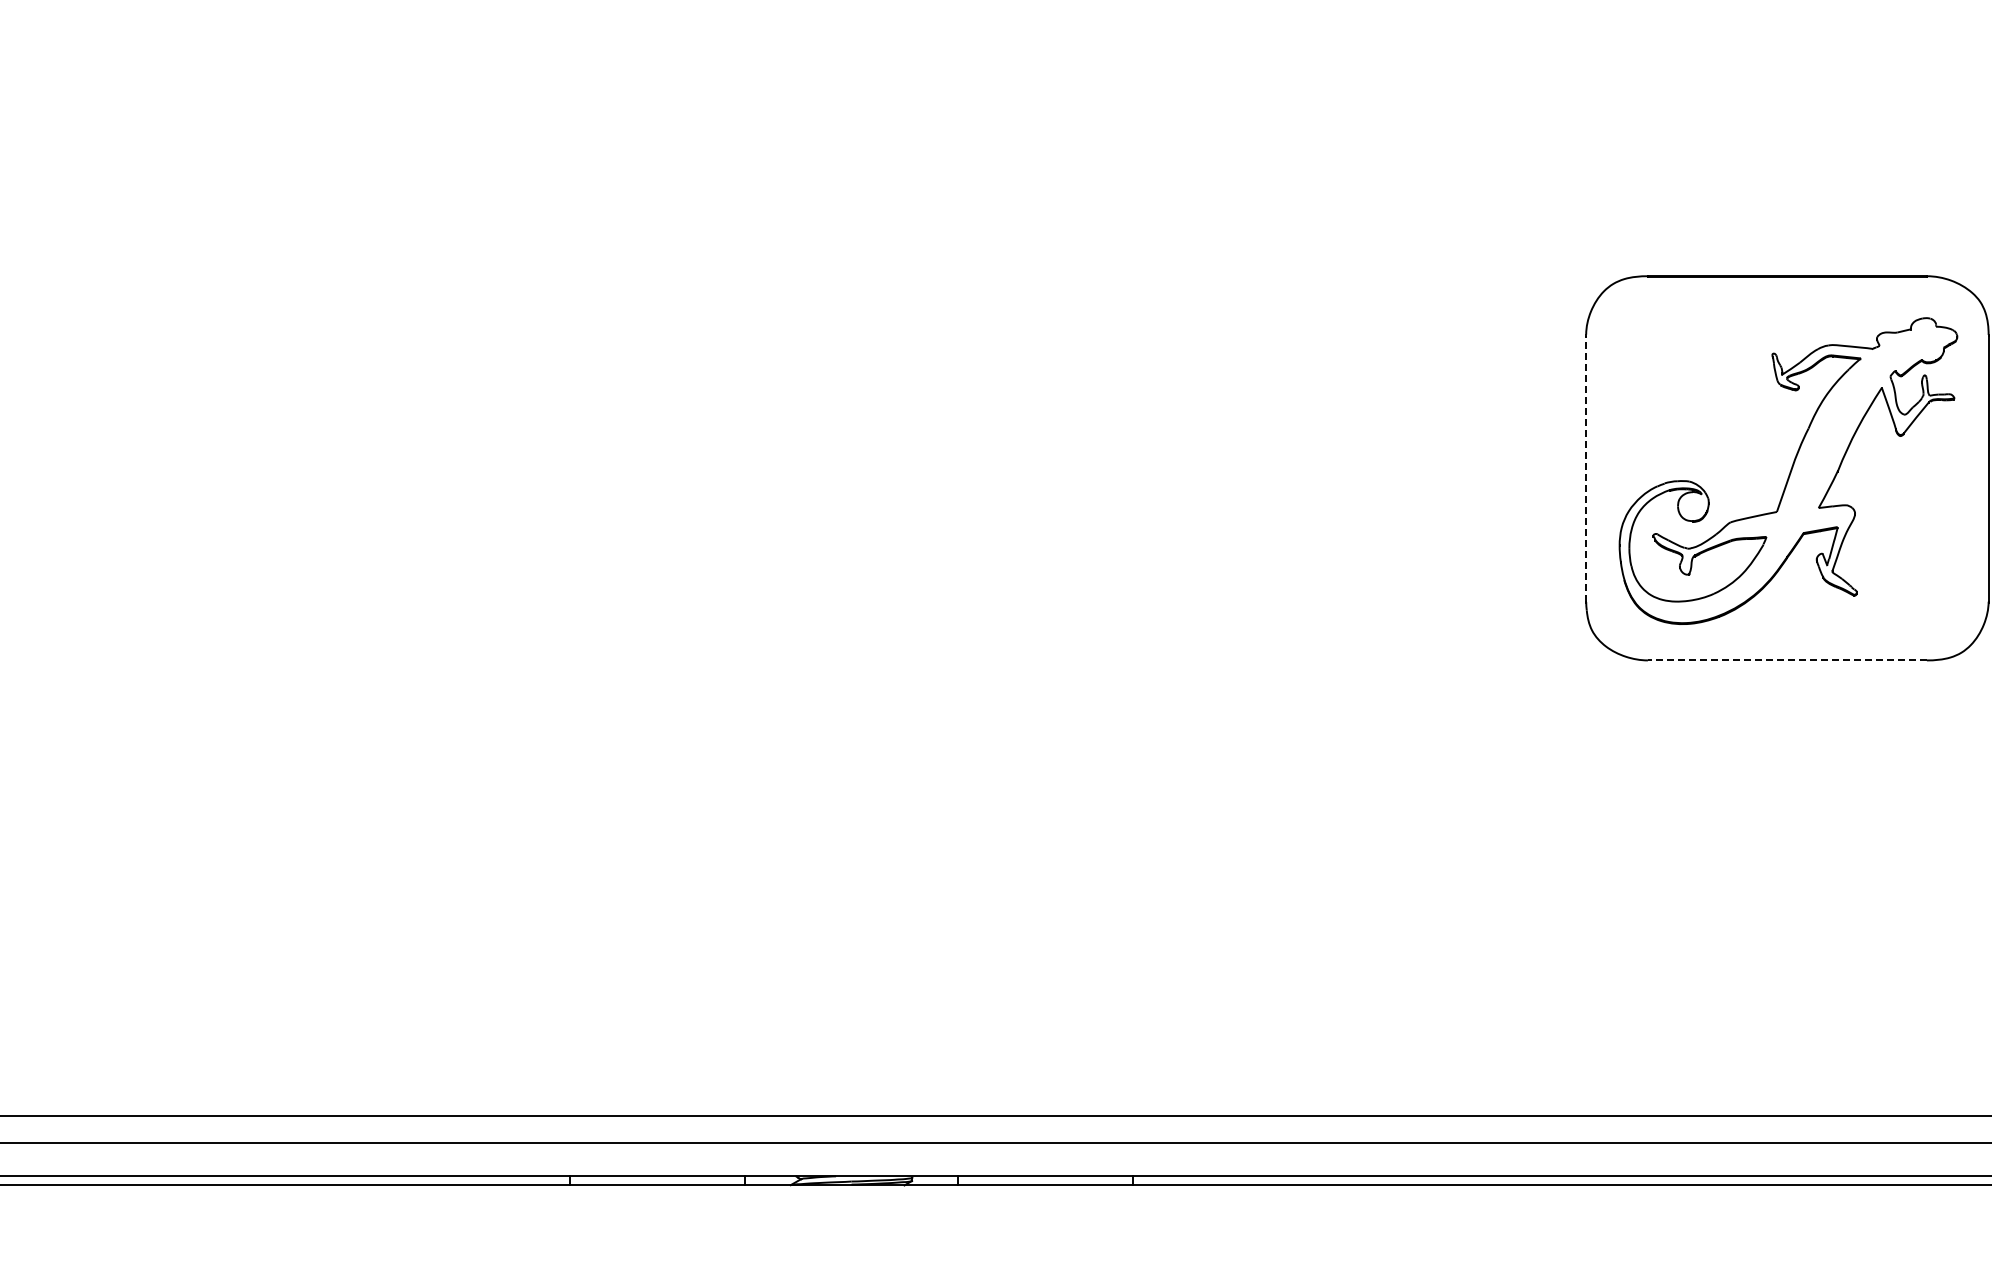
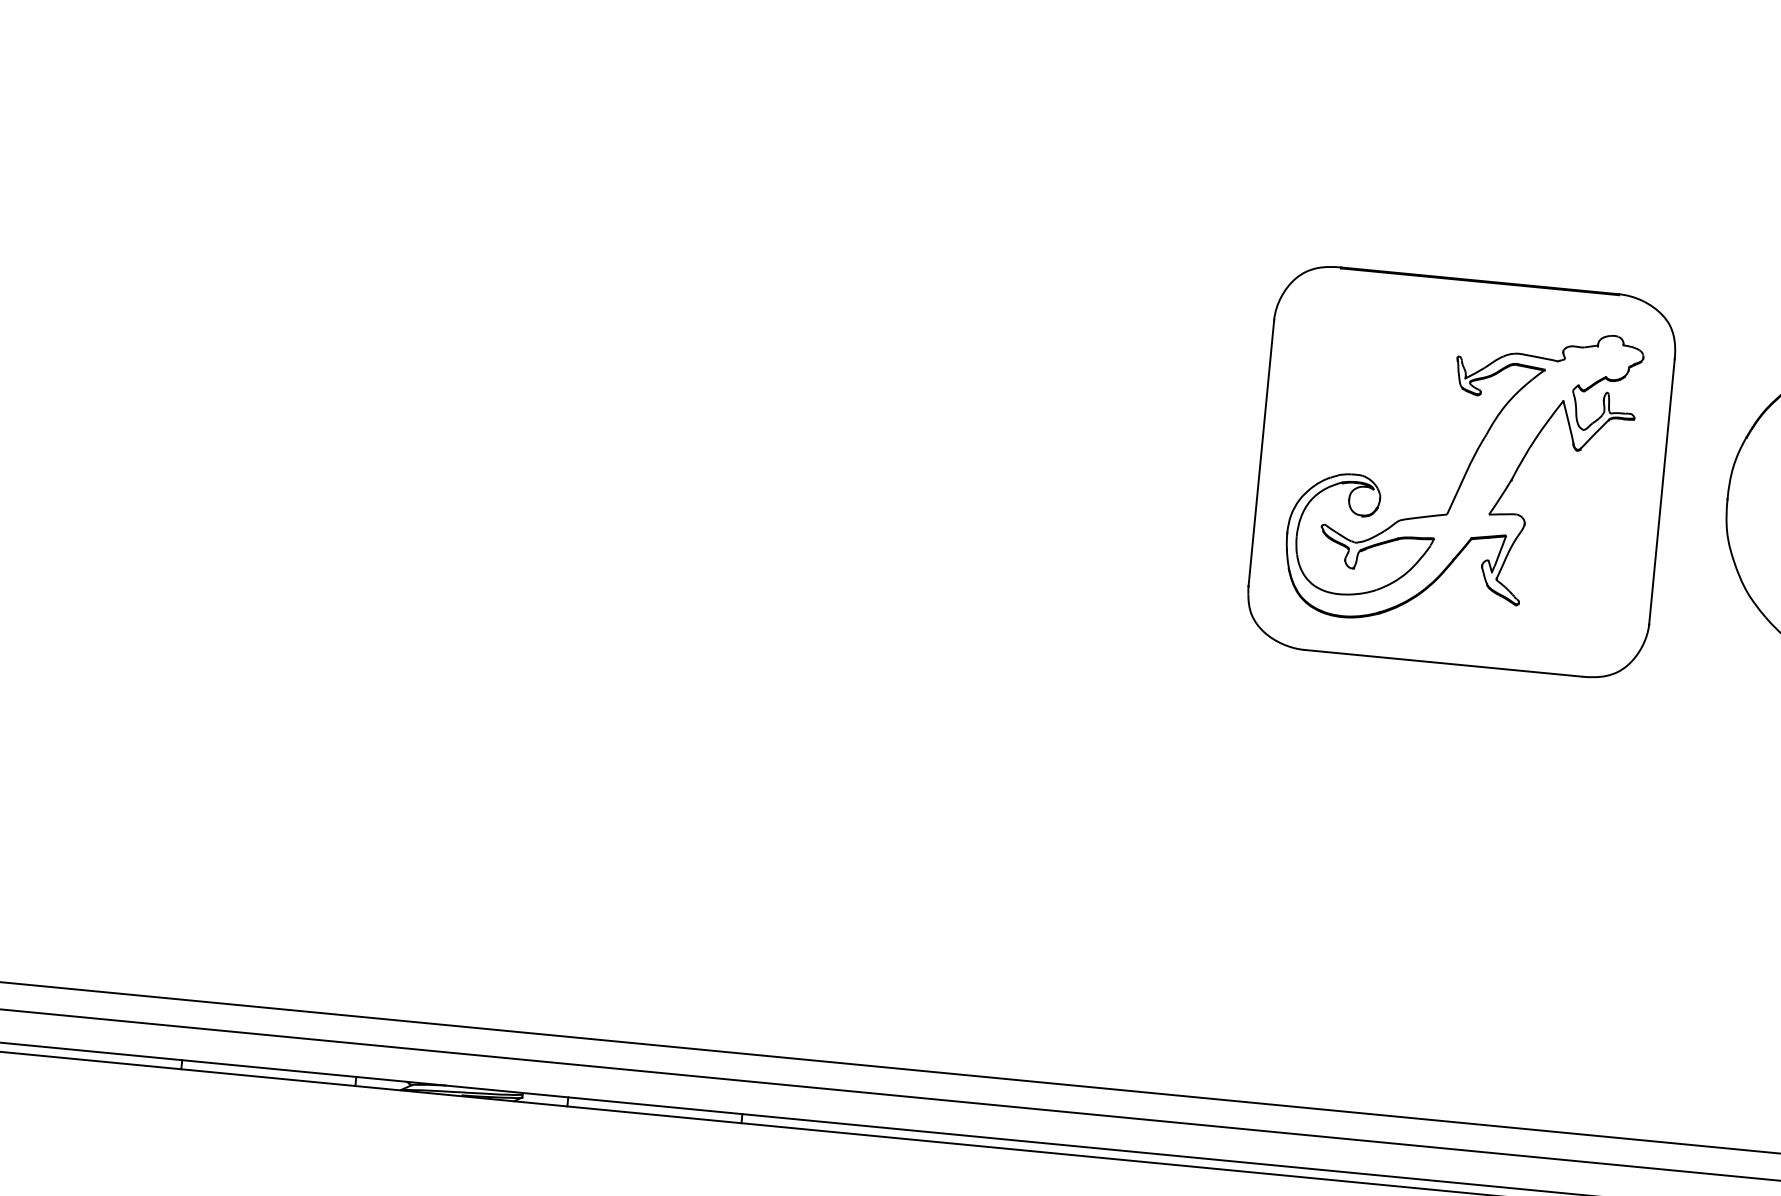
line: (1586, 468) -> (1261, 453), dashed -> solid
line: (1786, 660) -> (1442, 663), dashed -> solid

